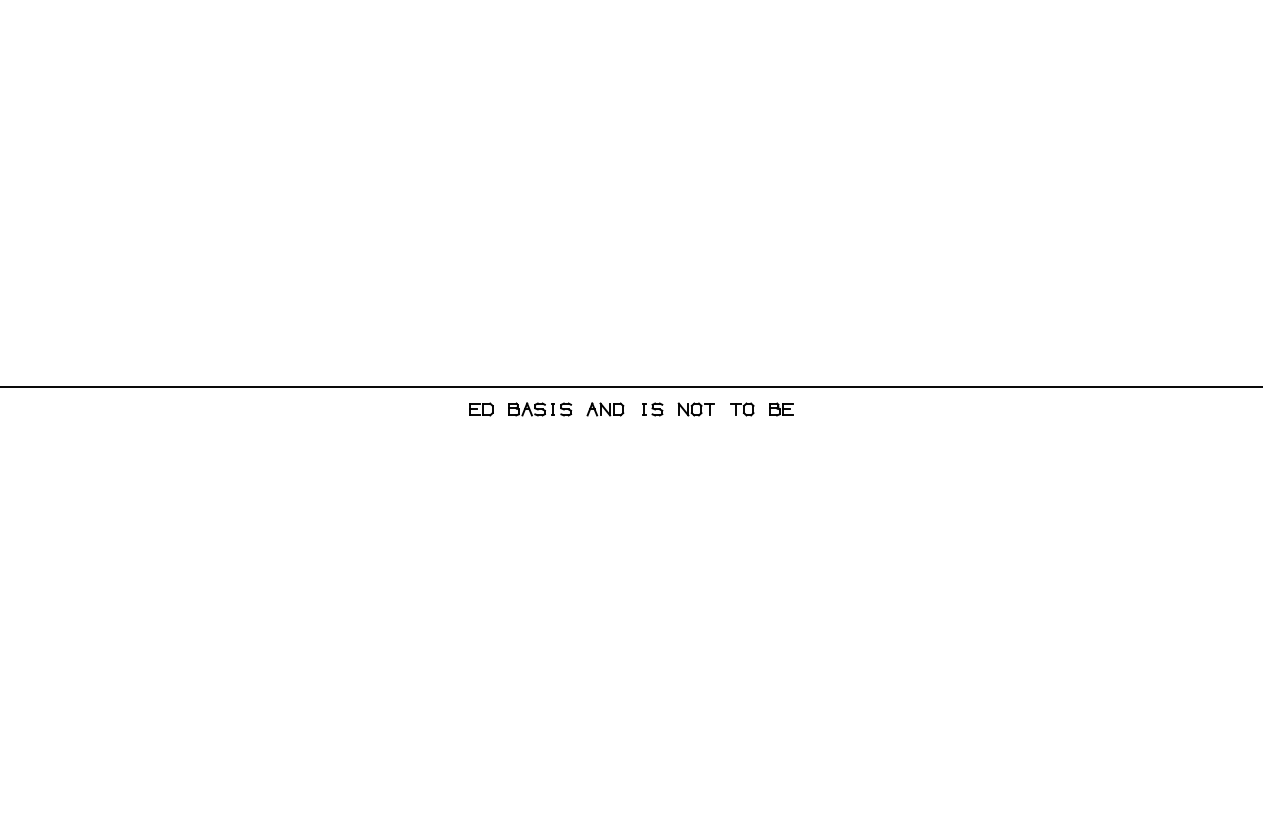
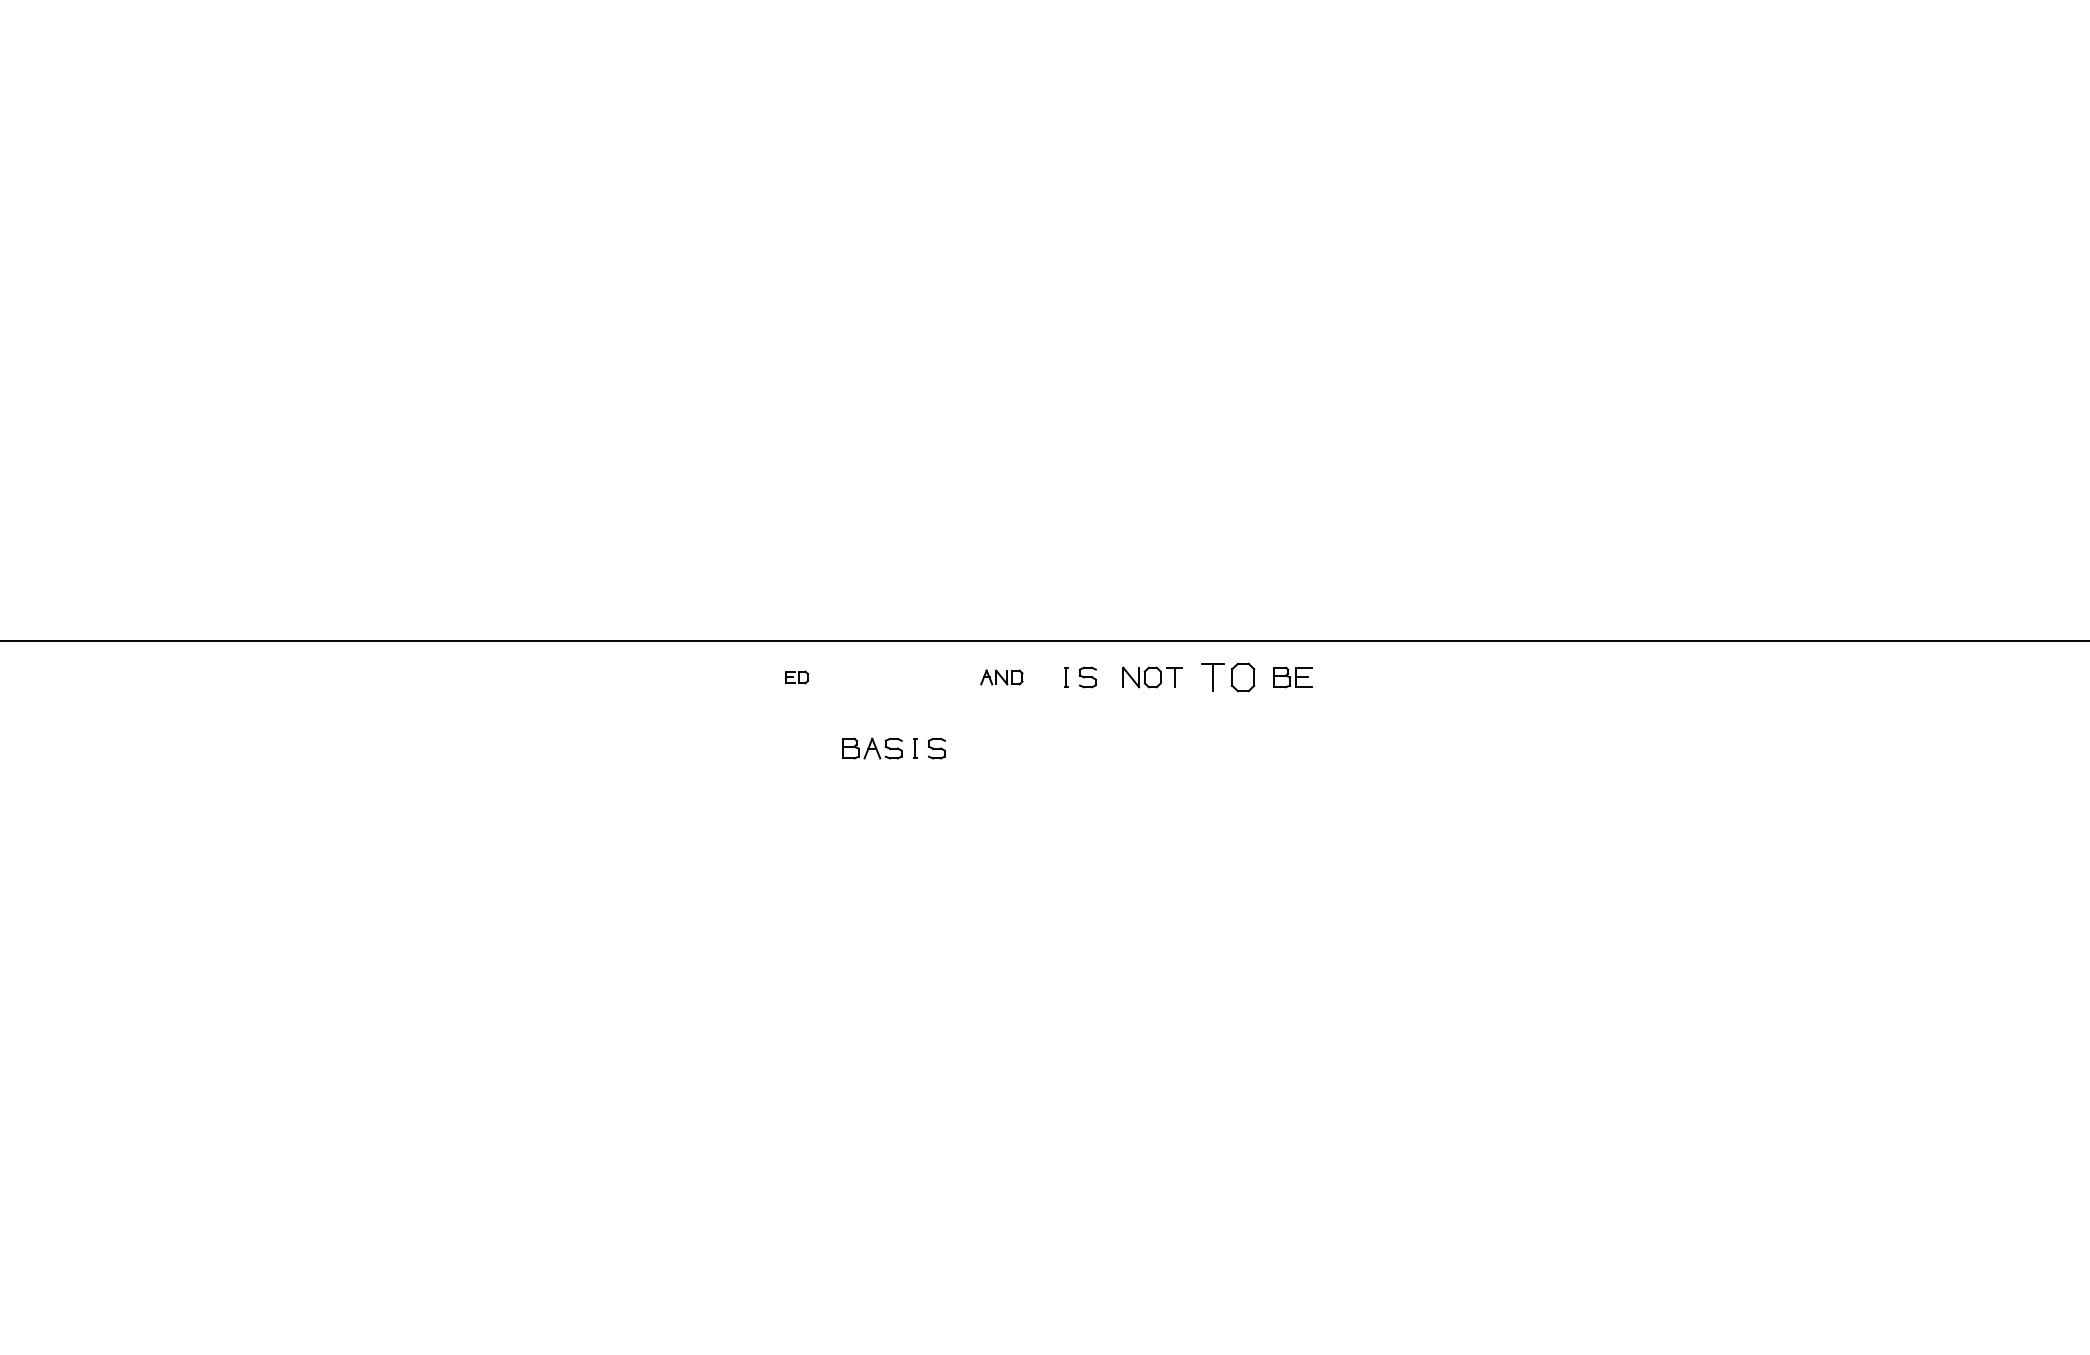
part: (481, 409) -> (796, 677), size x0.6
part: (540, 409) -> (894, 748), moved
part: (605, 409) -> (1001, 677), size x0.7
part: (742, 409) -> (1228, 677), size x1.4

